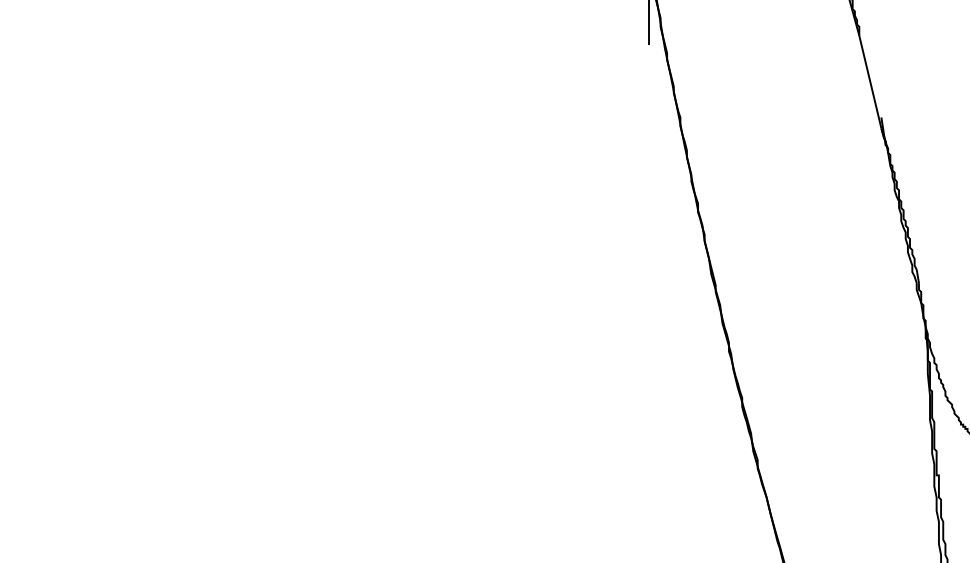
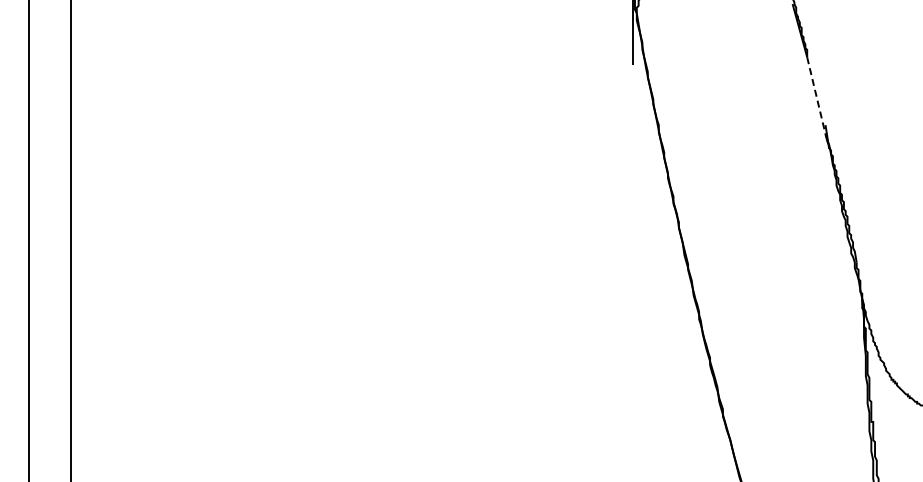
line: (870, 81) -> (816, 95), solid -> dashed

